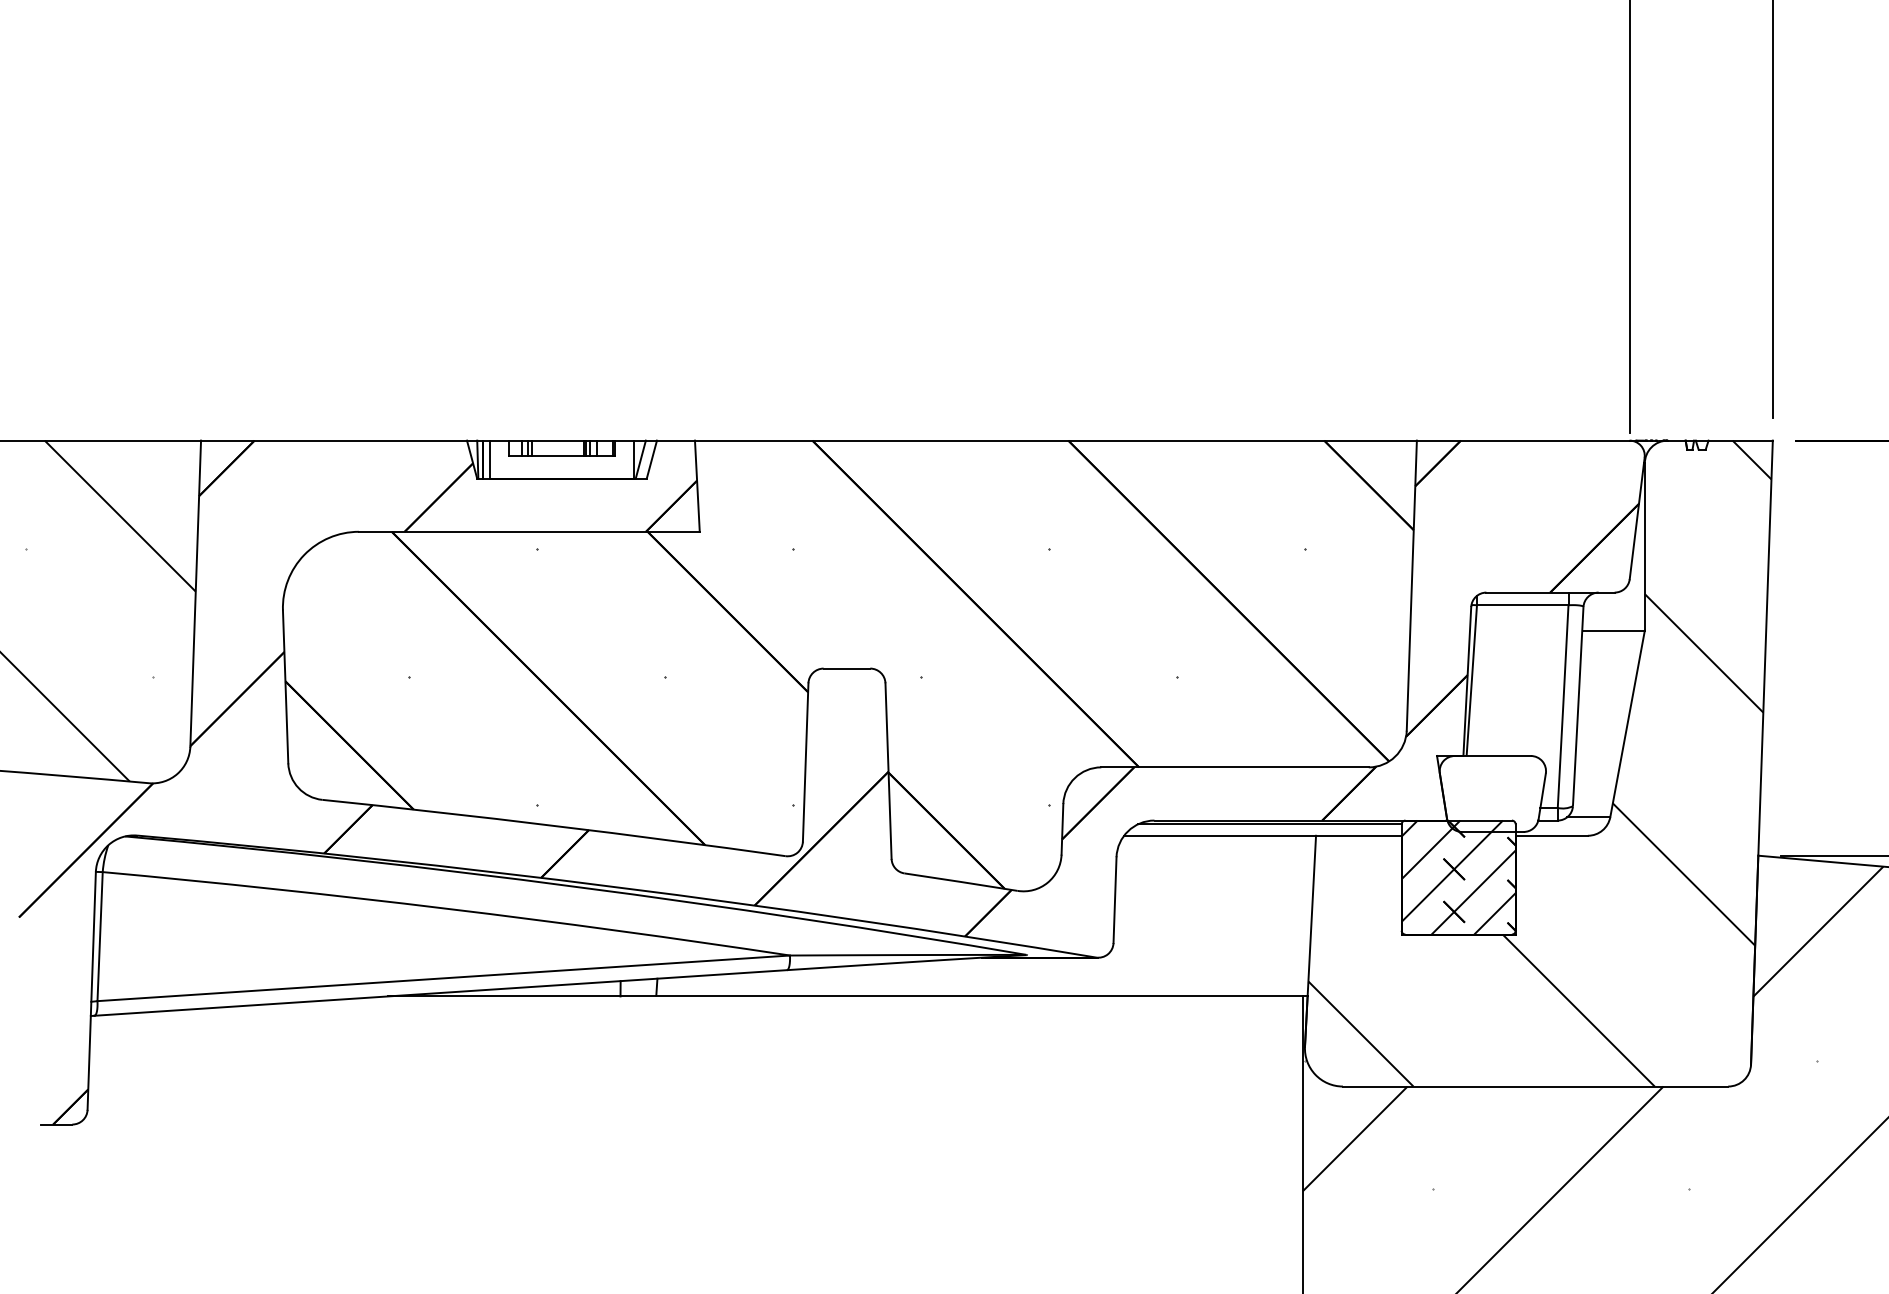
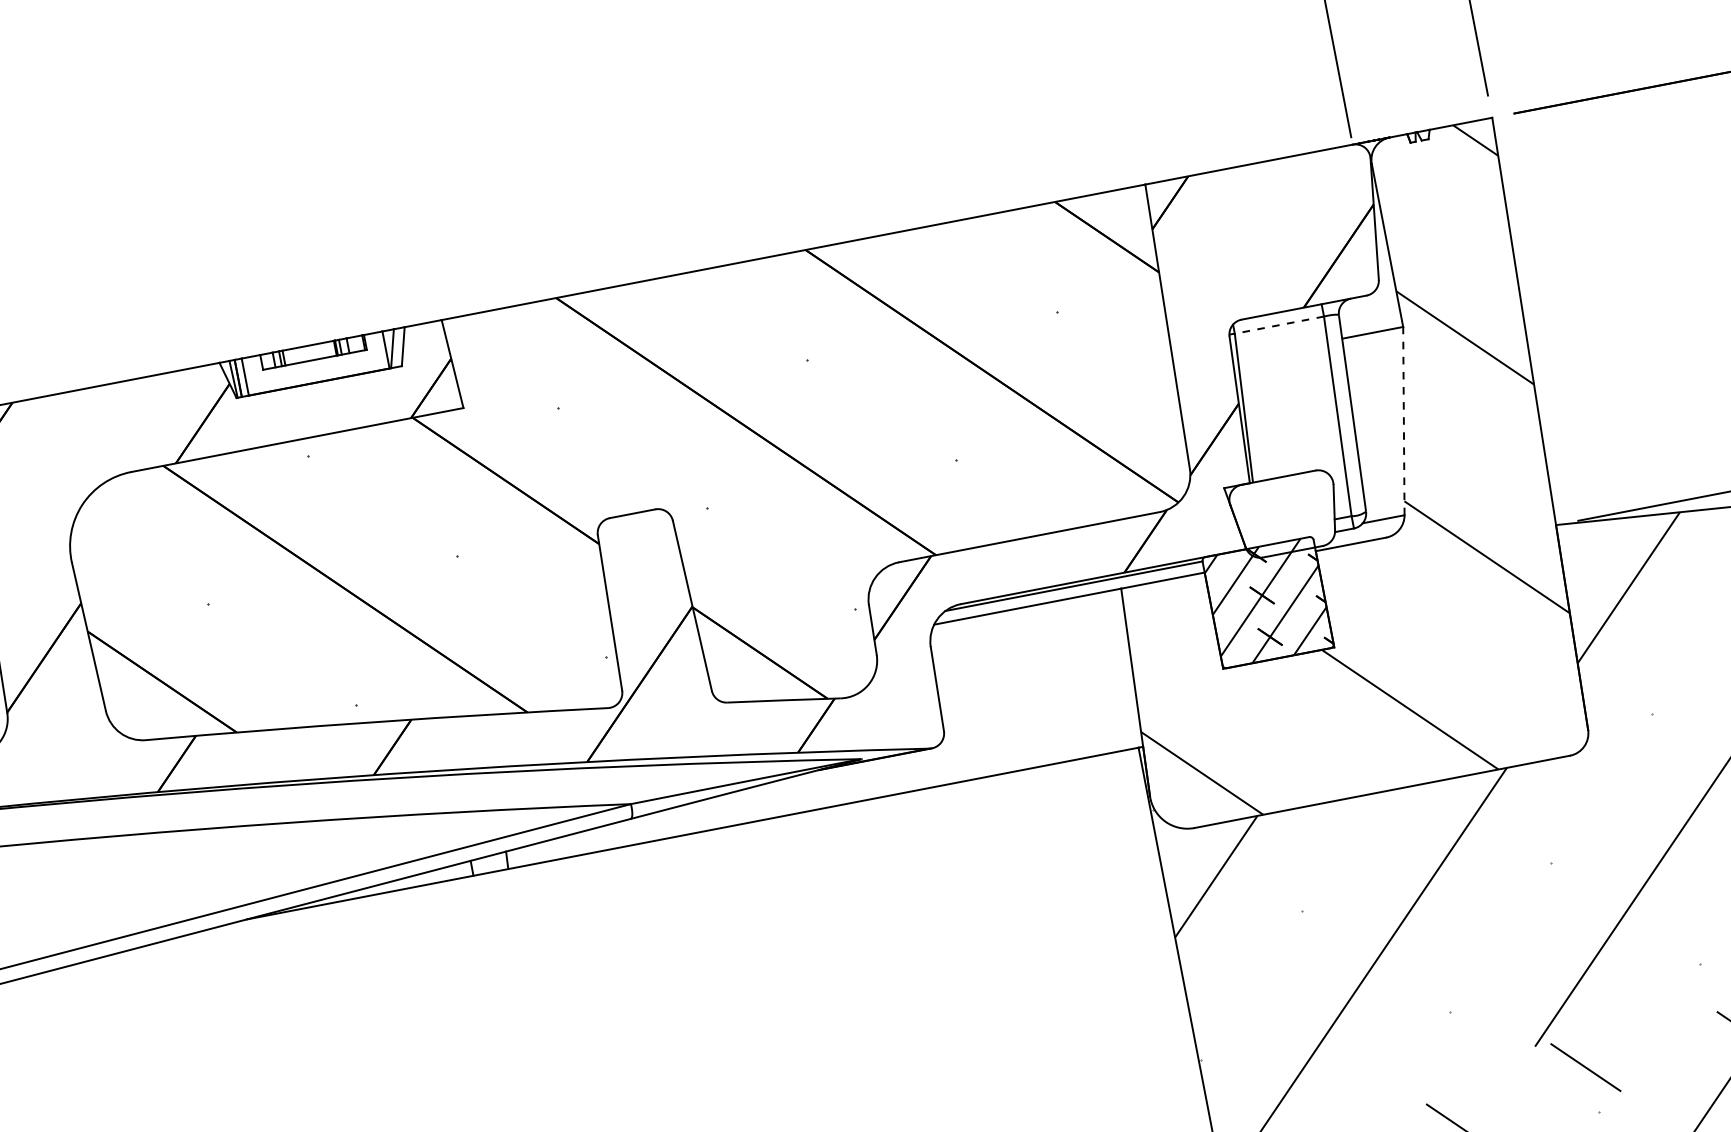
line: (1522, 605) -> (1279, 325), solid -> dashed
line: (1627, 723) -> (1403, 420), solid -> dashed

